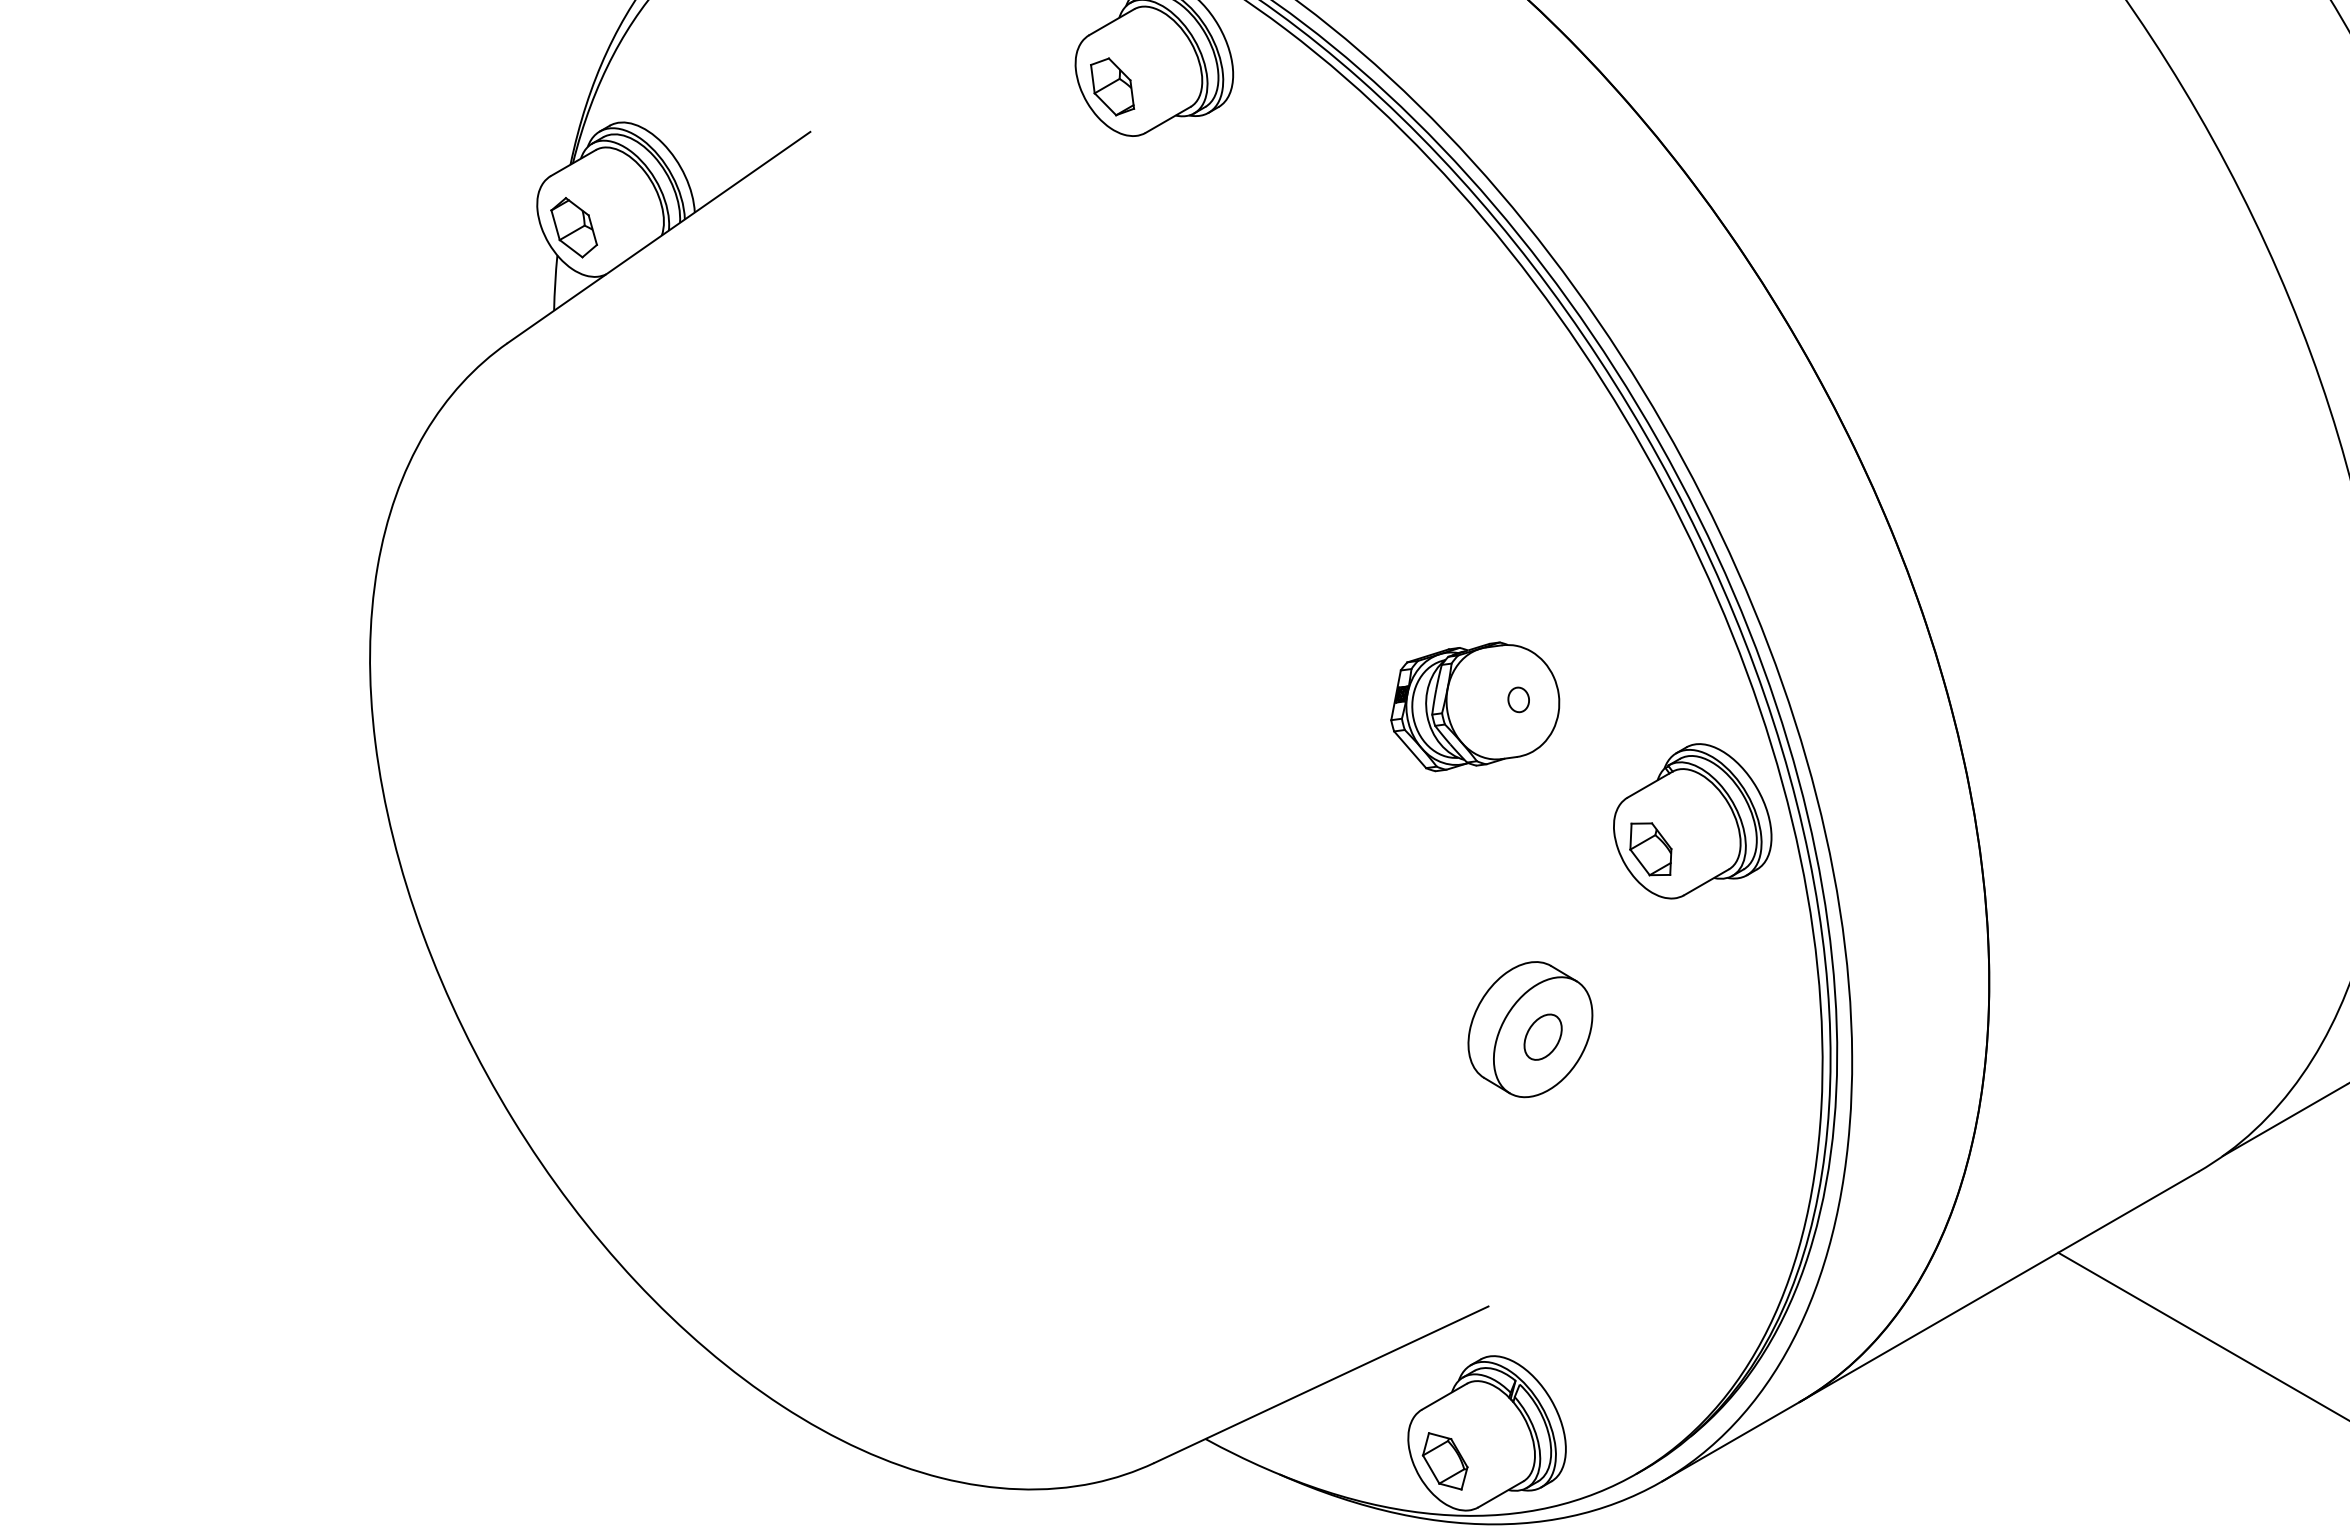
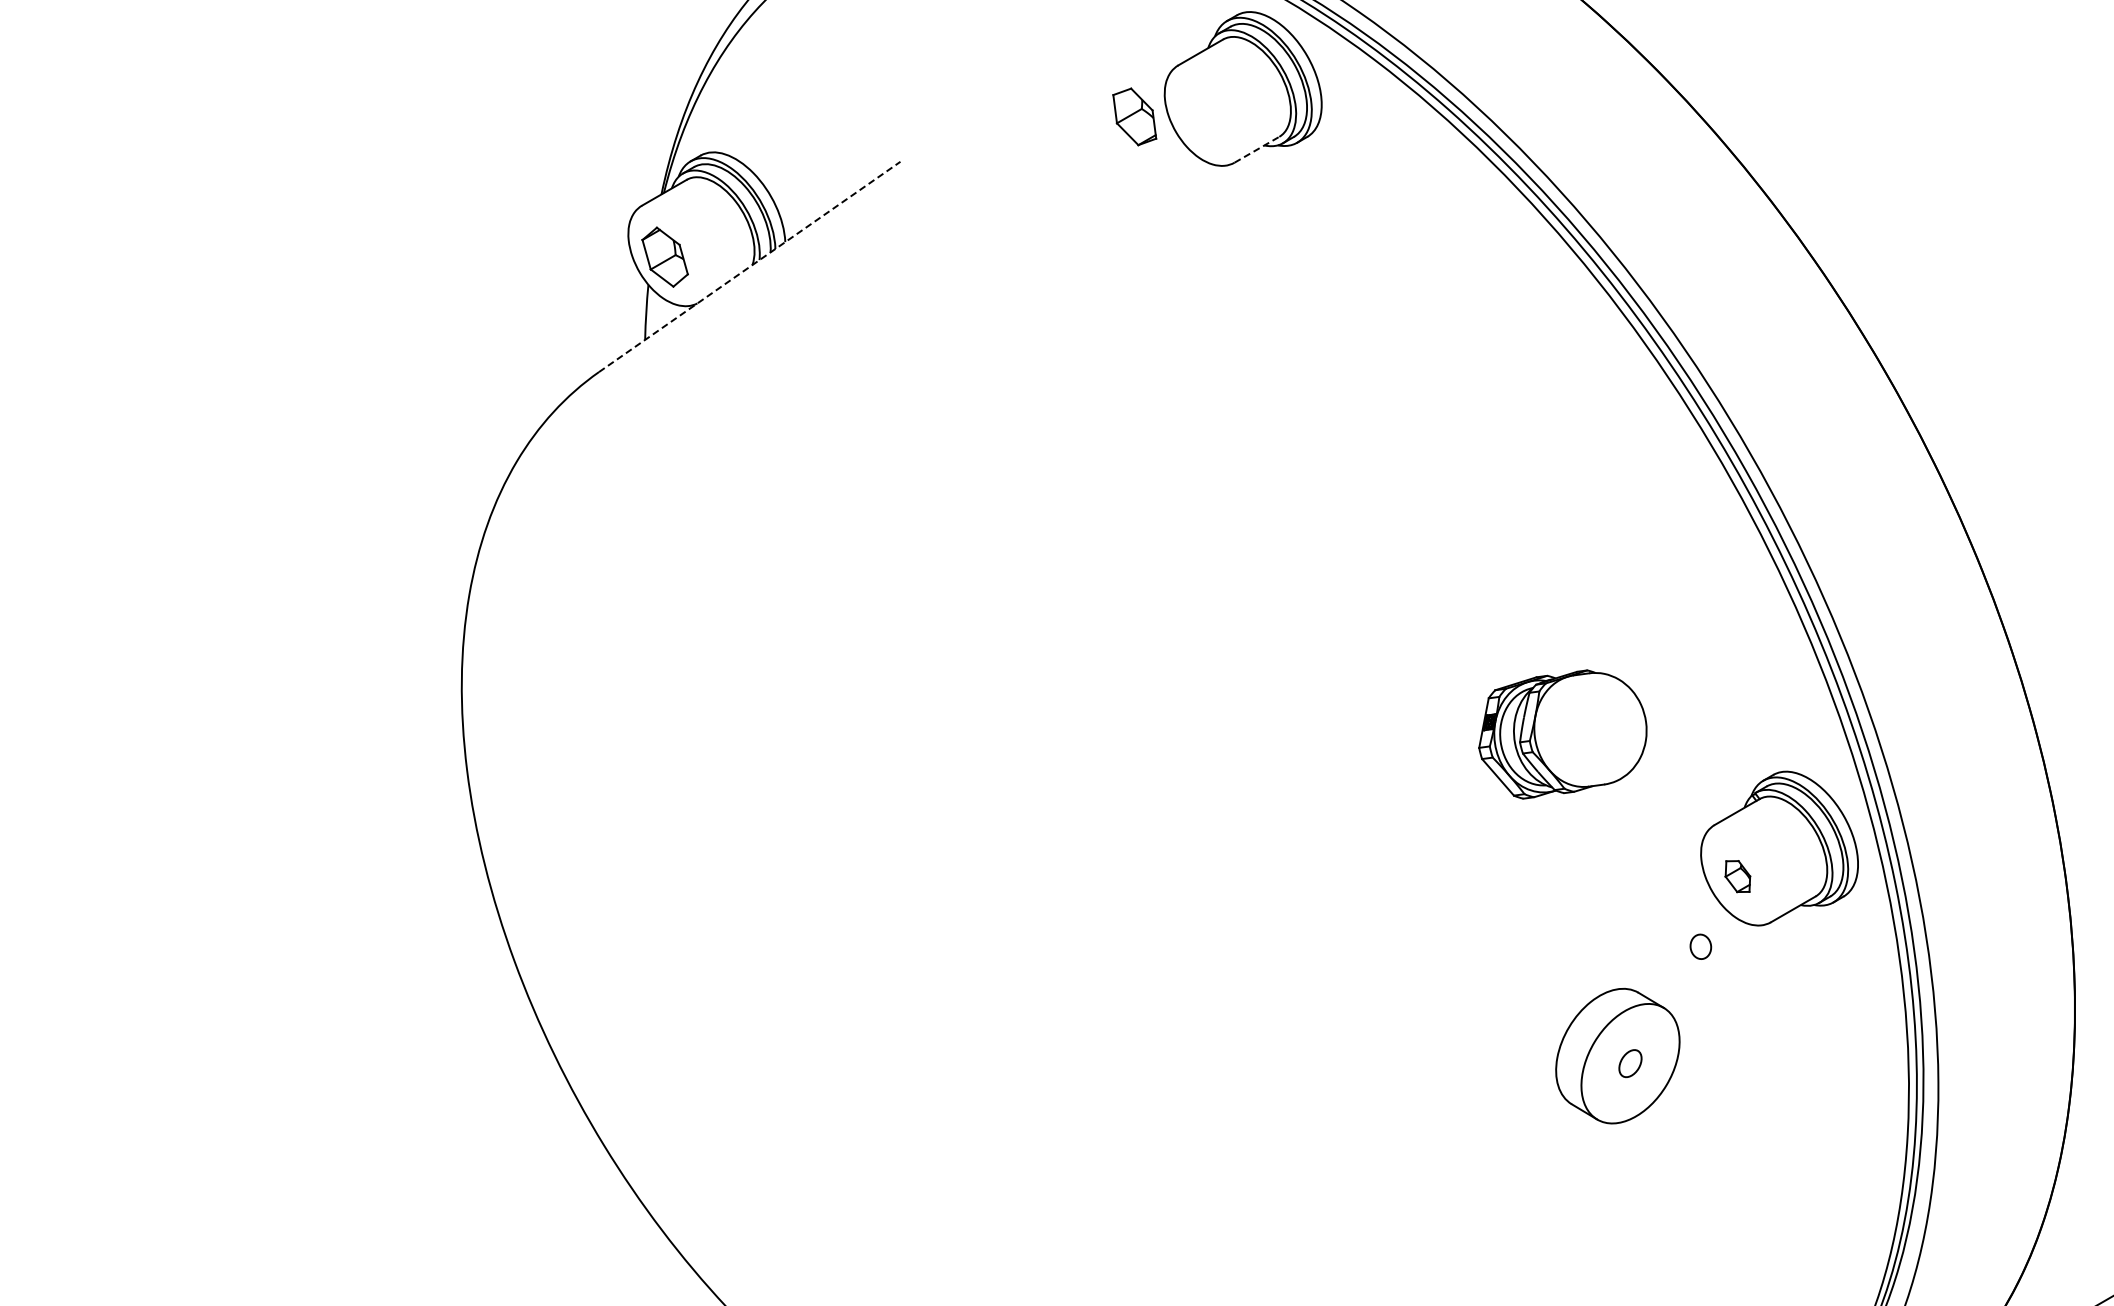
part: (1112, 86) -> (1134, 116), moved
line: (1168, 119) -> (1257, 149), solid -> dashed
line: (659, 237) -> (750, 266), solid -> dashed
part: (1518, 699) -> (1700, 946), moved
part: (1650, 849) -> (1737, 876), size x0.6
part: (1542, 1036) -> (1629, 1062), size x0.6

